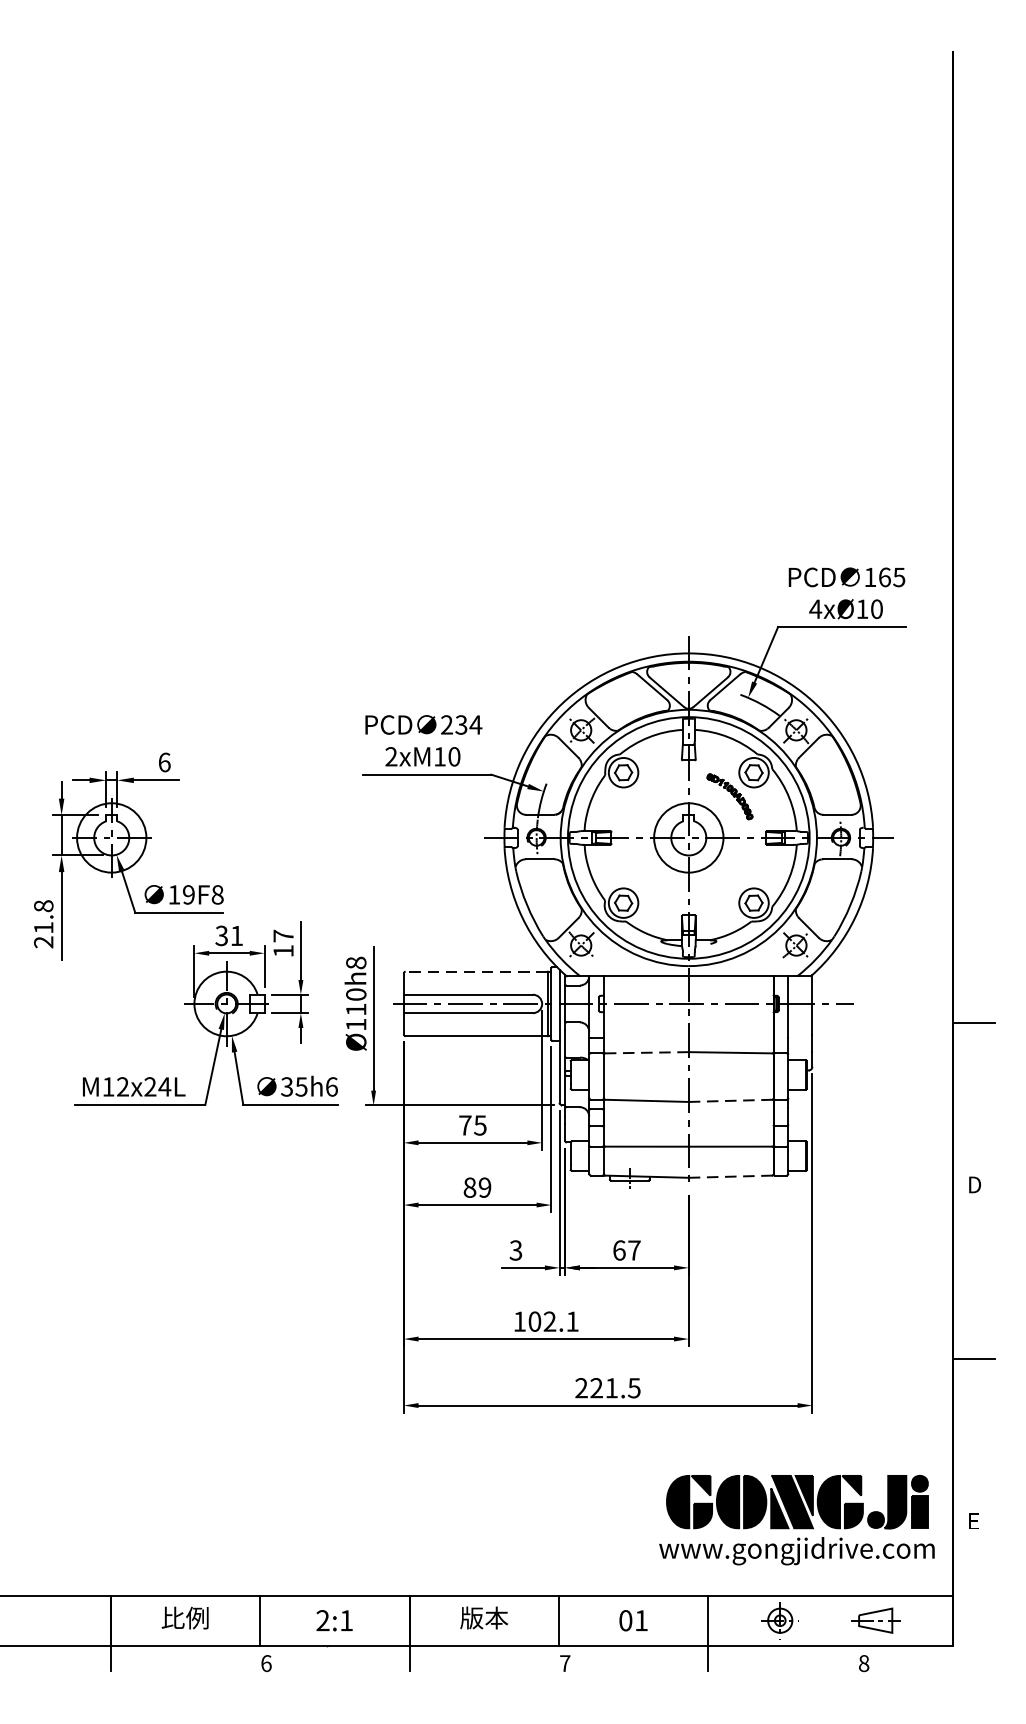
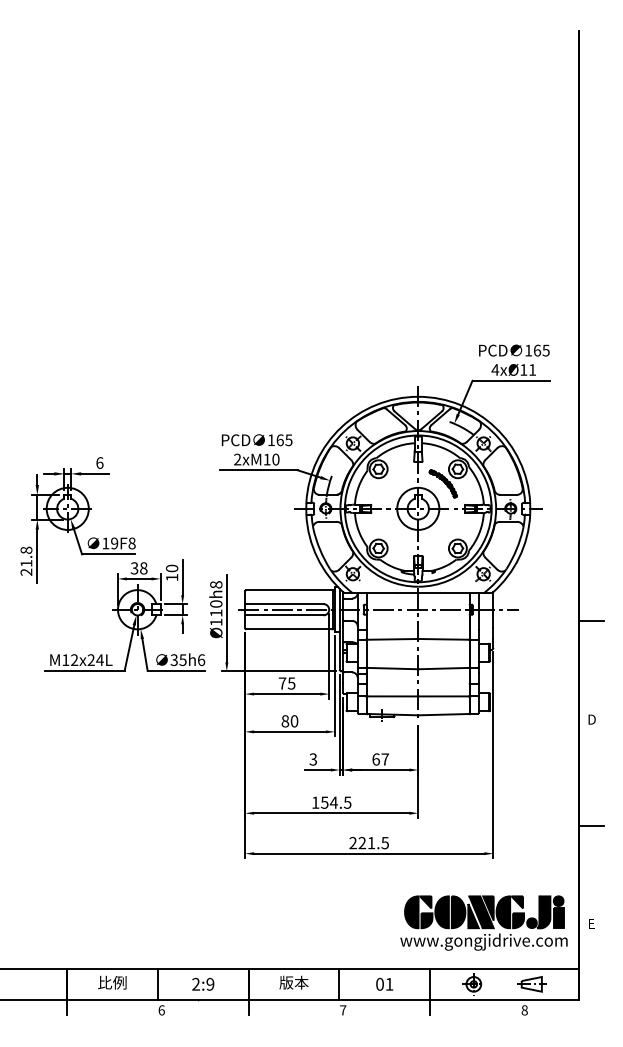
text: (876, 608) -> (532, 369), 4xØ10 -> 4xØ11
text: (460, 725) -> (279, 440), 234 -> 165
text: (236, 936) -> (143, 568), 31 -> 38
text: (282, 936) -> (171, 568), 17 -> 10
line: (475, 972) -> (288, 590), dashed -> solid
line: (646, 1052) -> (392, 639), dashed -> solid
line: (731, 1100) -> (444, 668), dashed -> solid
line: (730, 1176) -> (443, 714), dashed -> solid
text: (485, 1187) -> (294, 721), 89 -> 80
text: (554, 1321) -> (336, 802), 102.1 -> 154.5
text: (346, 1619) -> (210, 983), 2:1 -> 2:9

